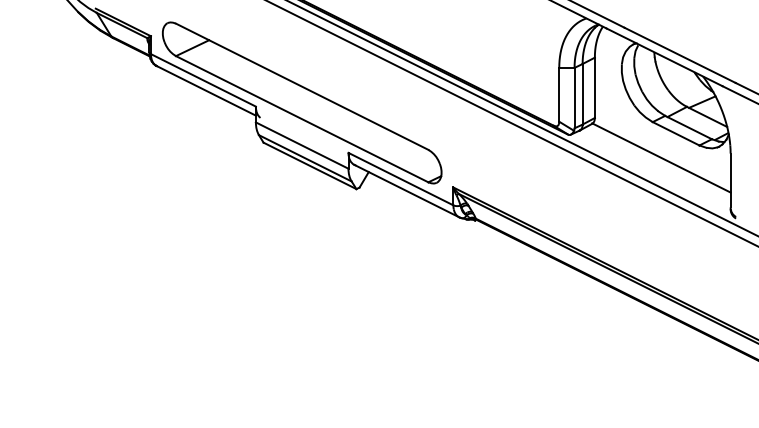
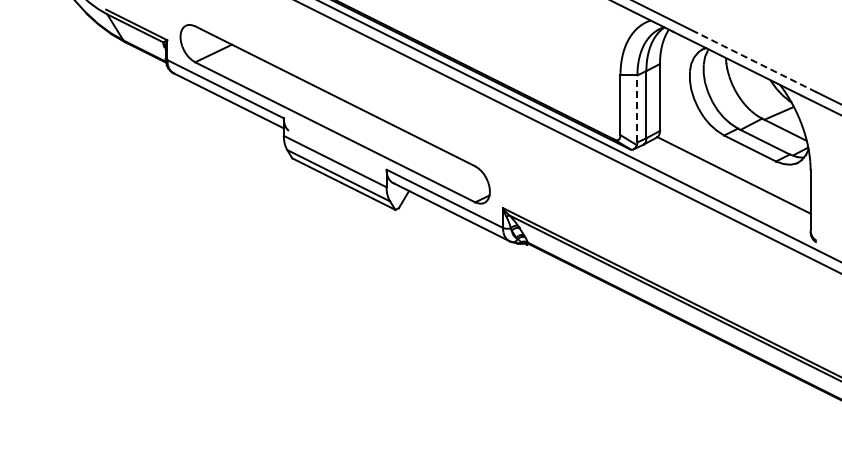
line: (680, 55) -> (754, 61), solid -> dashed
line: (574, 97) -> (637, 108), solid -> dashed

